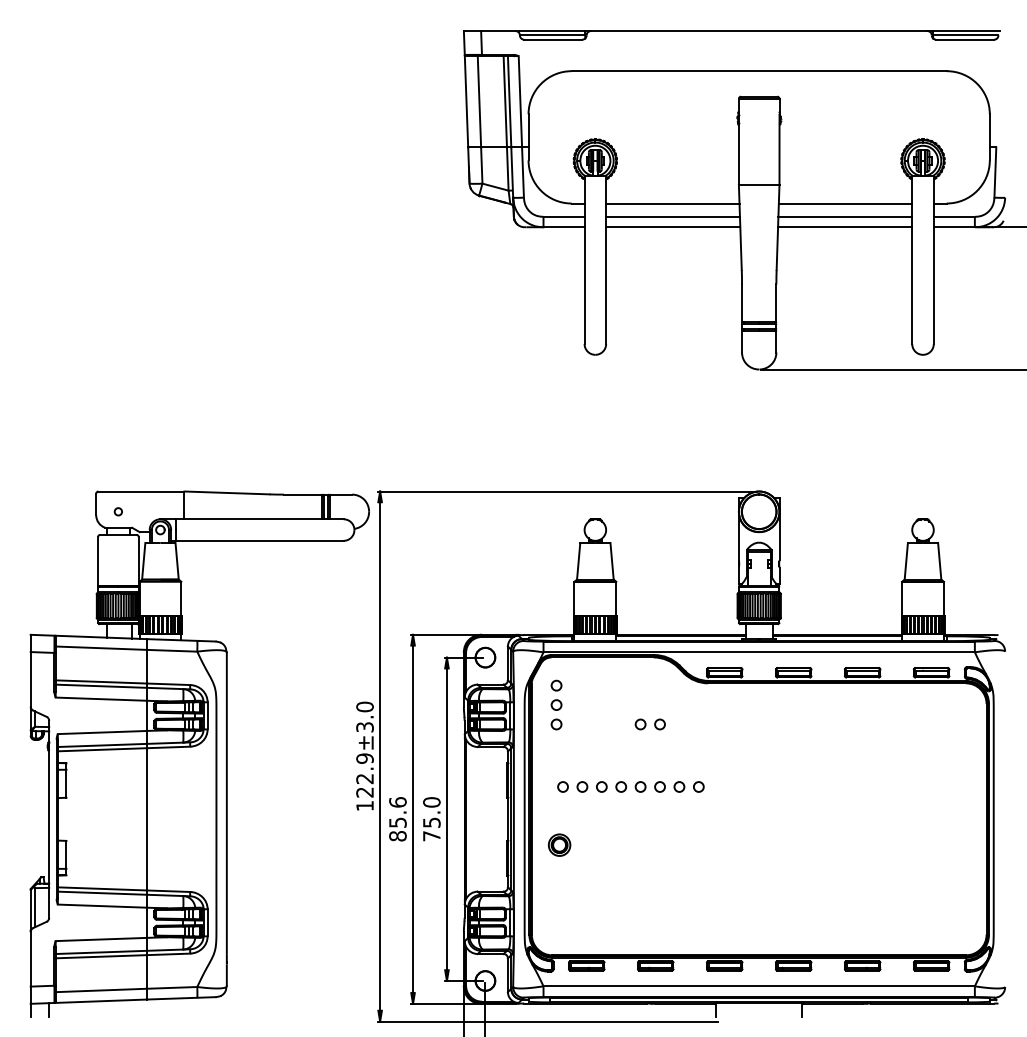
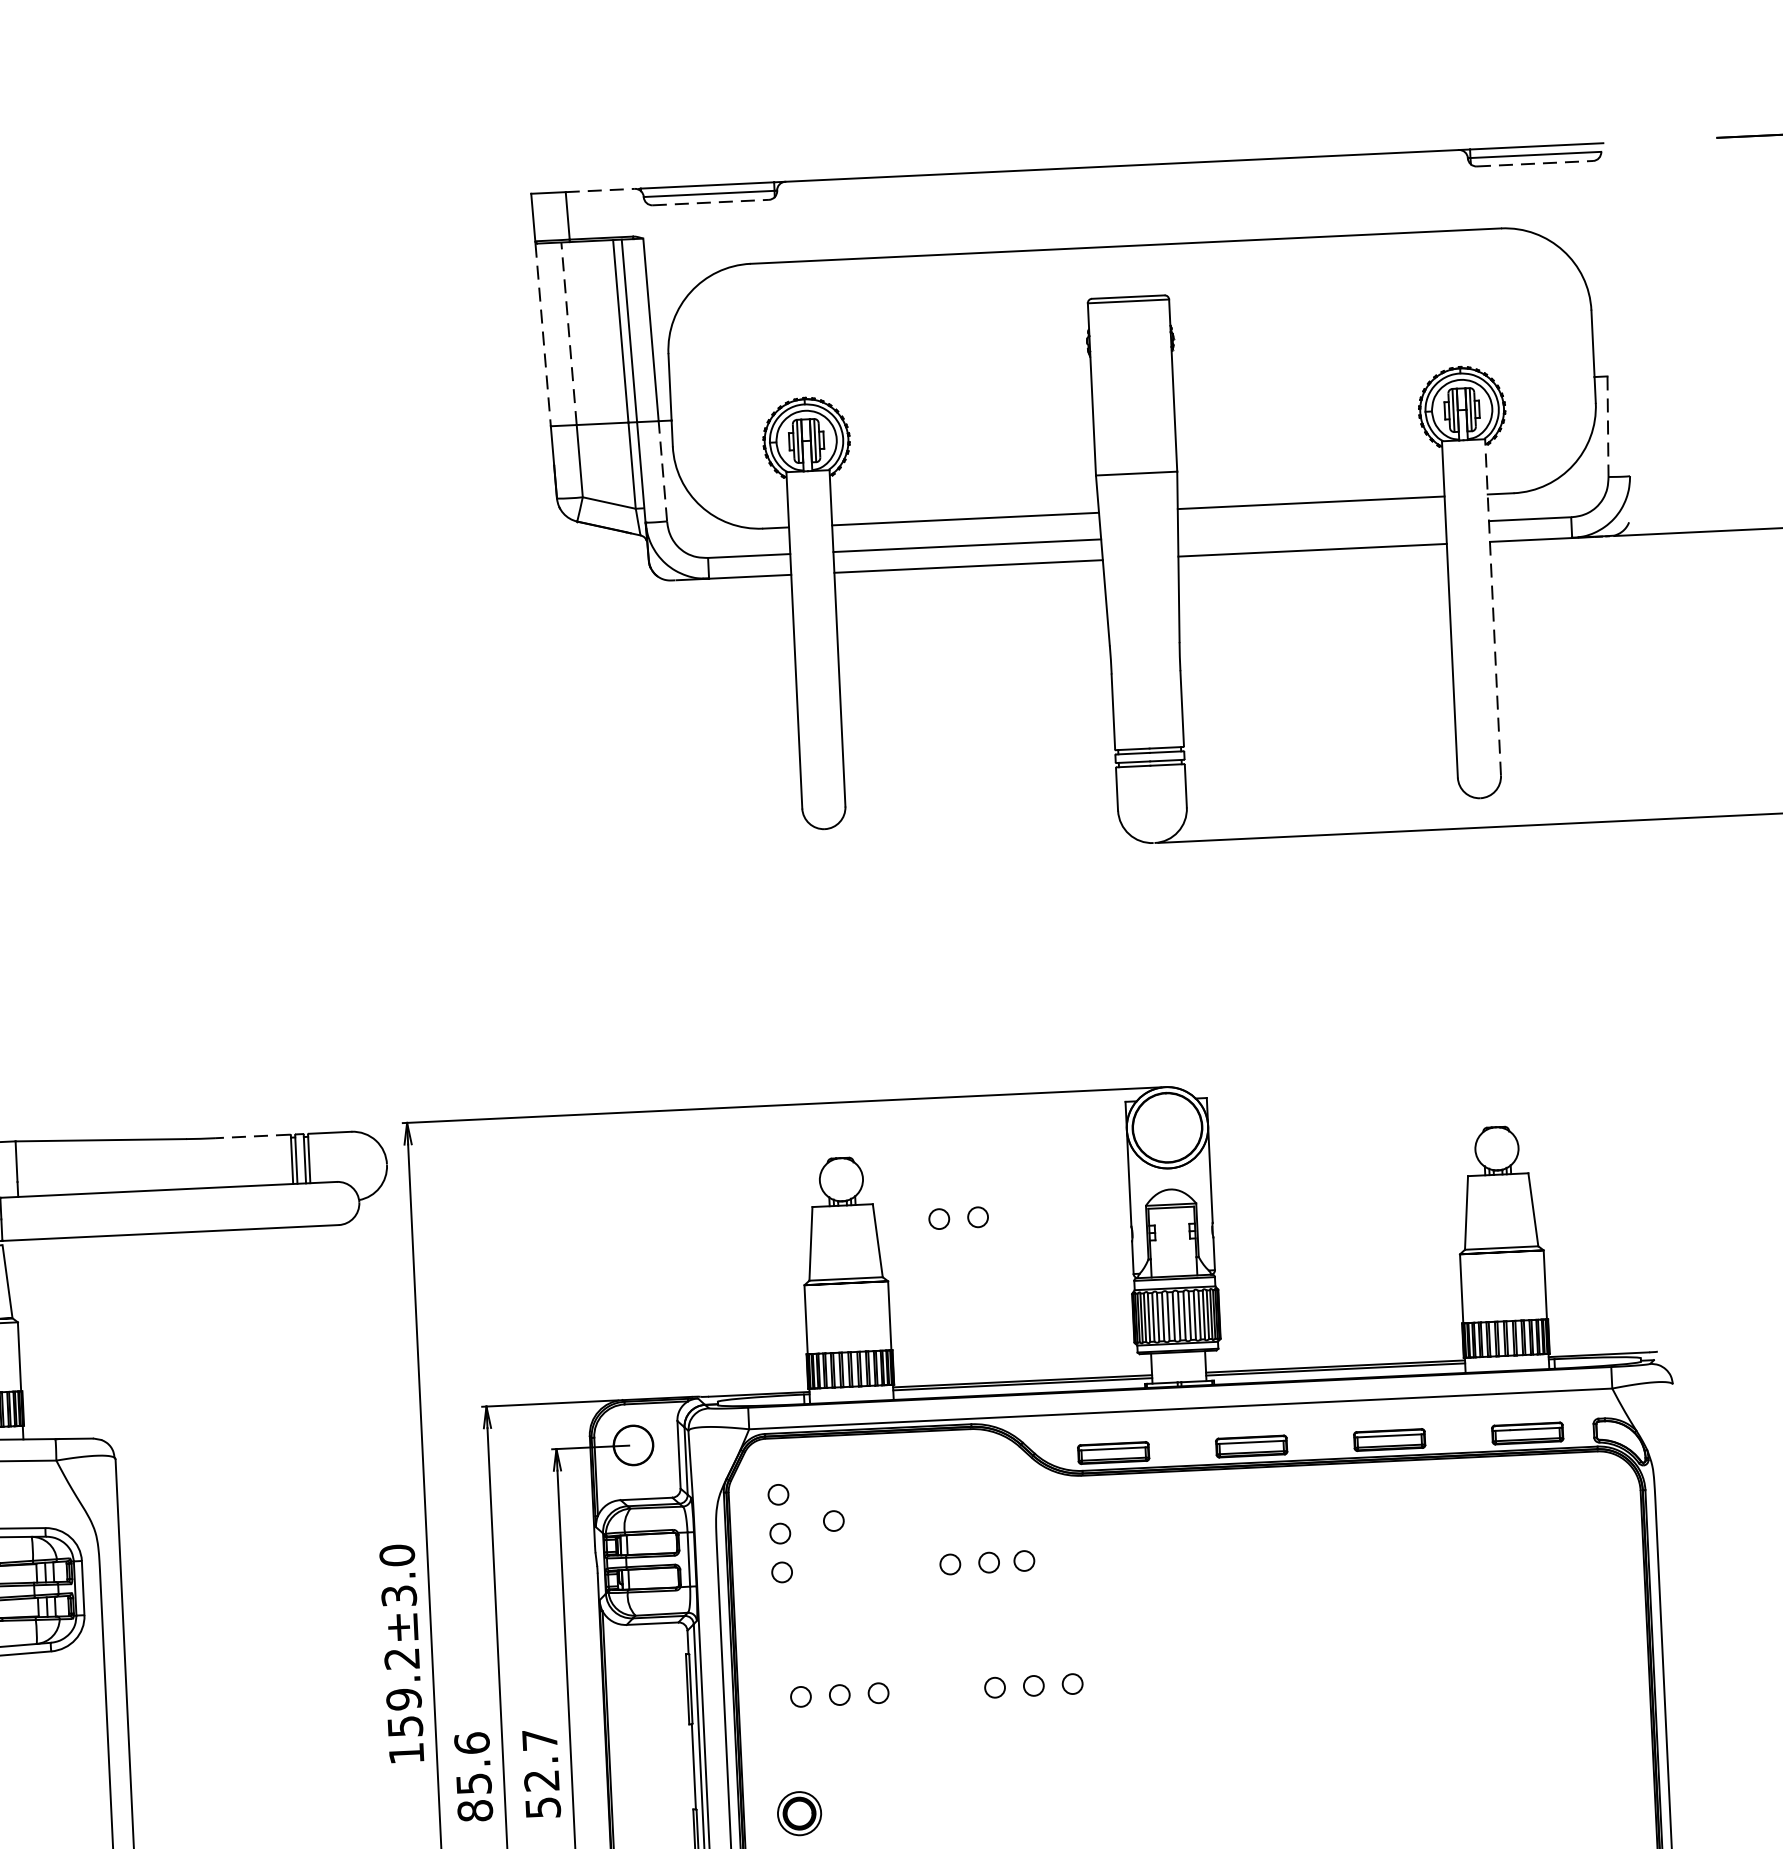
line: (498, 31) -> (600, 191), solid -> dashed
line: (553, 39) -> (711, 202), solid -> dashed
line: (965, 39) -> (1535, 163), solid -> dashed
line: (466, 101) -> (543, 334), solid -> dashed
line: (479, 101) -> (569, 333), solid -> dashed
line: (522, 172) -> (661, 471), solid -> dashed
line: (995, 173) -> (1608, 428), solid -> dashed
line: (845, 216) -> (1312, 528), removed
line: (933, 259) -> (1492, 606), solid -> dashed
line: (302, 494) -> (252, 1136), solid -> dashed
circle: (583, 699) -> (833, 1519), added
circle: (677, 724) -> (1024, 1561), added
text: (364, 775) -> (402, 1692), 122.9±3.0 -> 159.2±3.0
part: (630, 786) -> (957, 1217), moved
text: (431, 819) -> (540, 1774), 75.0 -> 52.7

